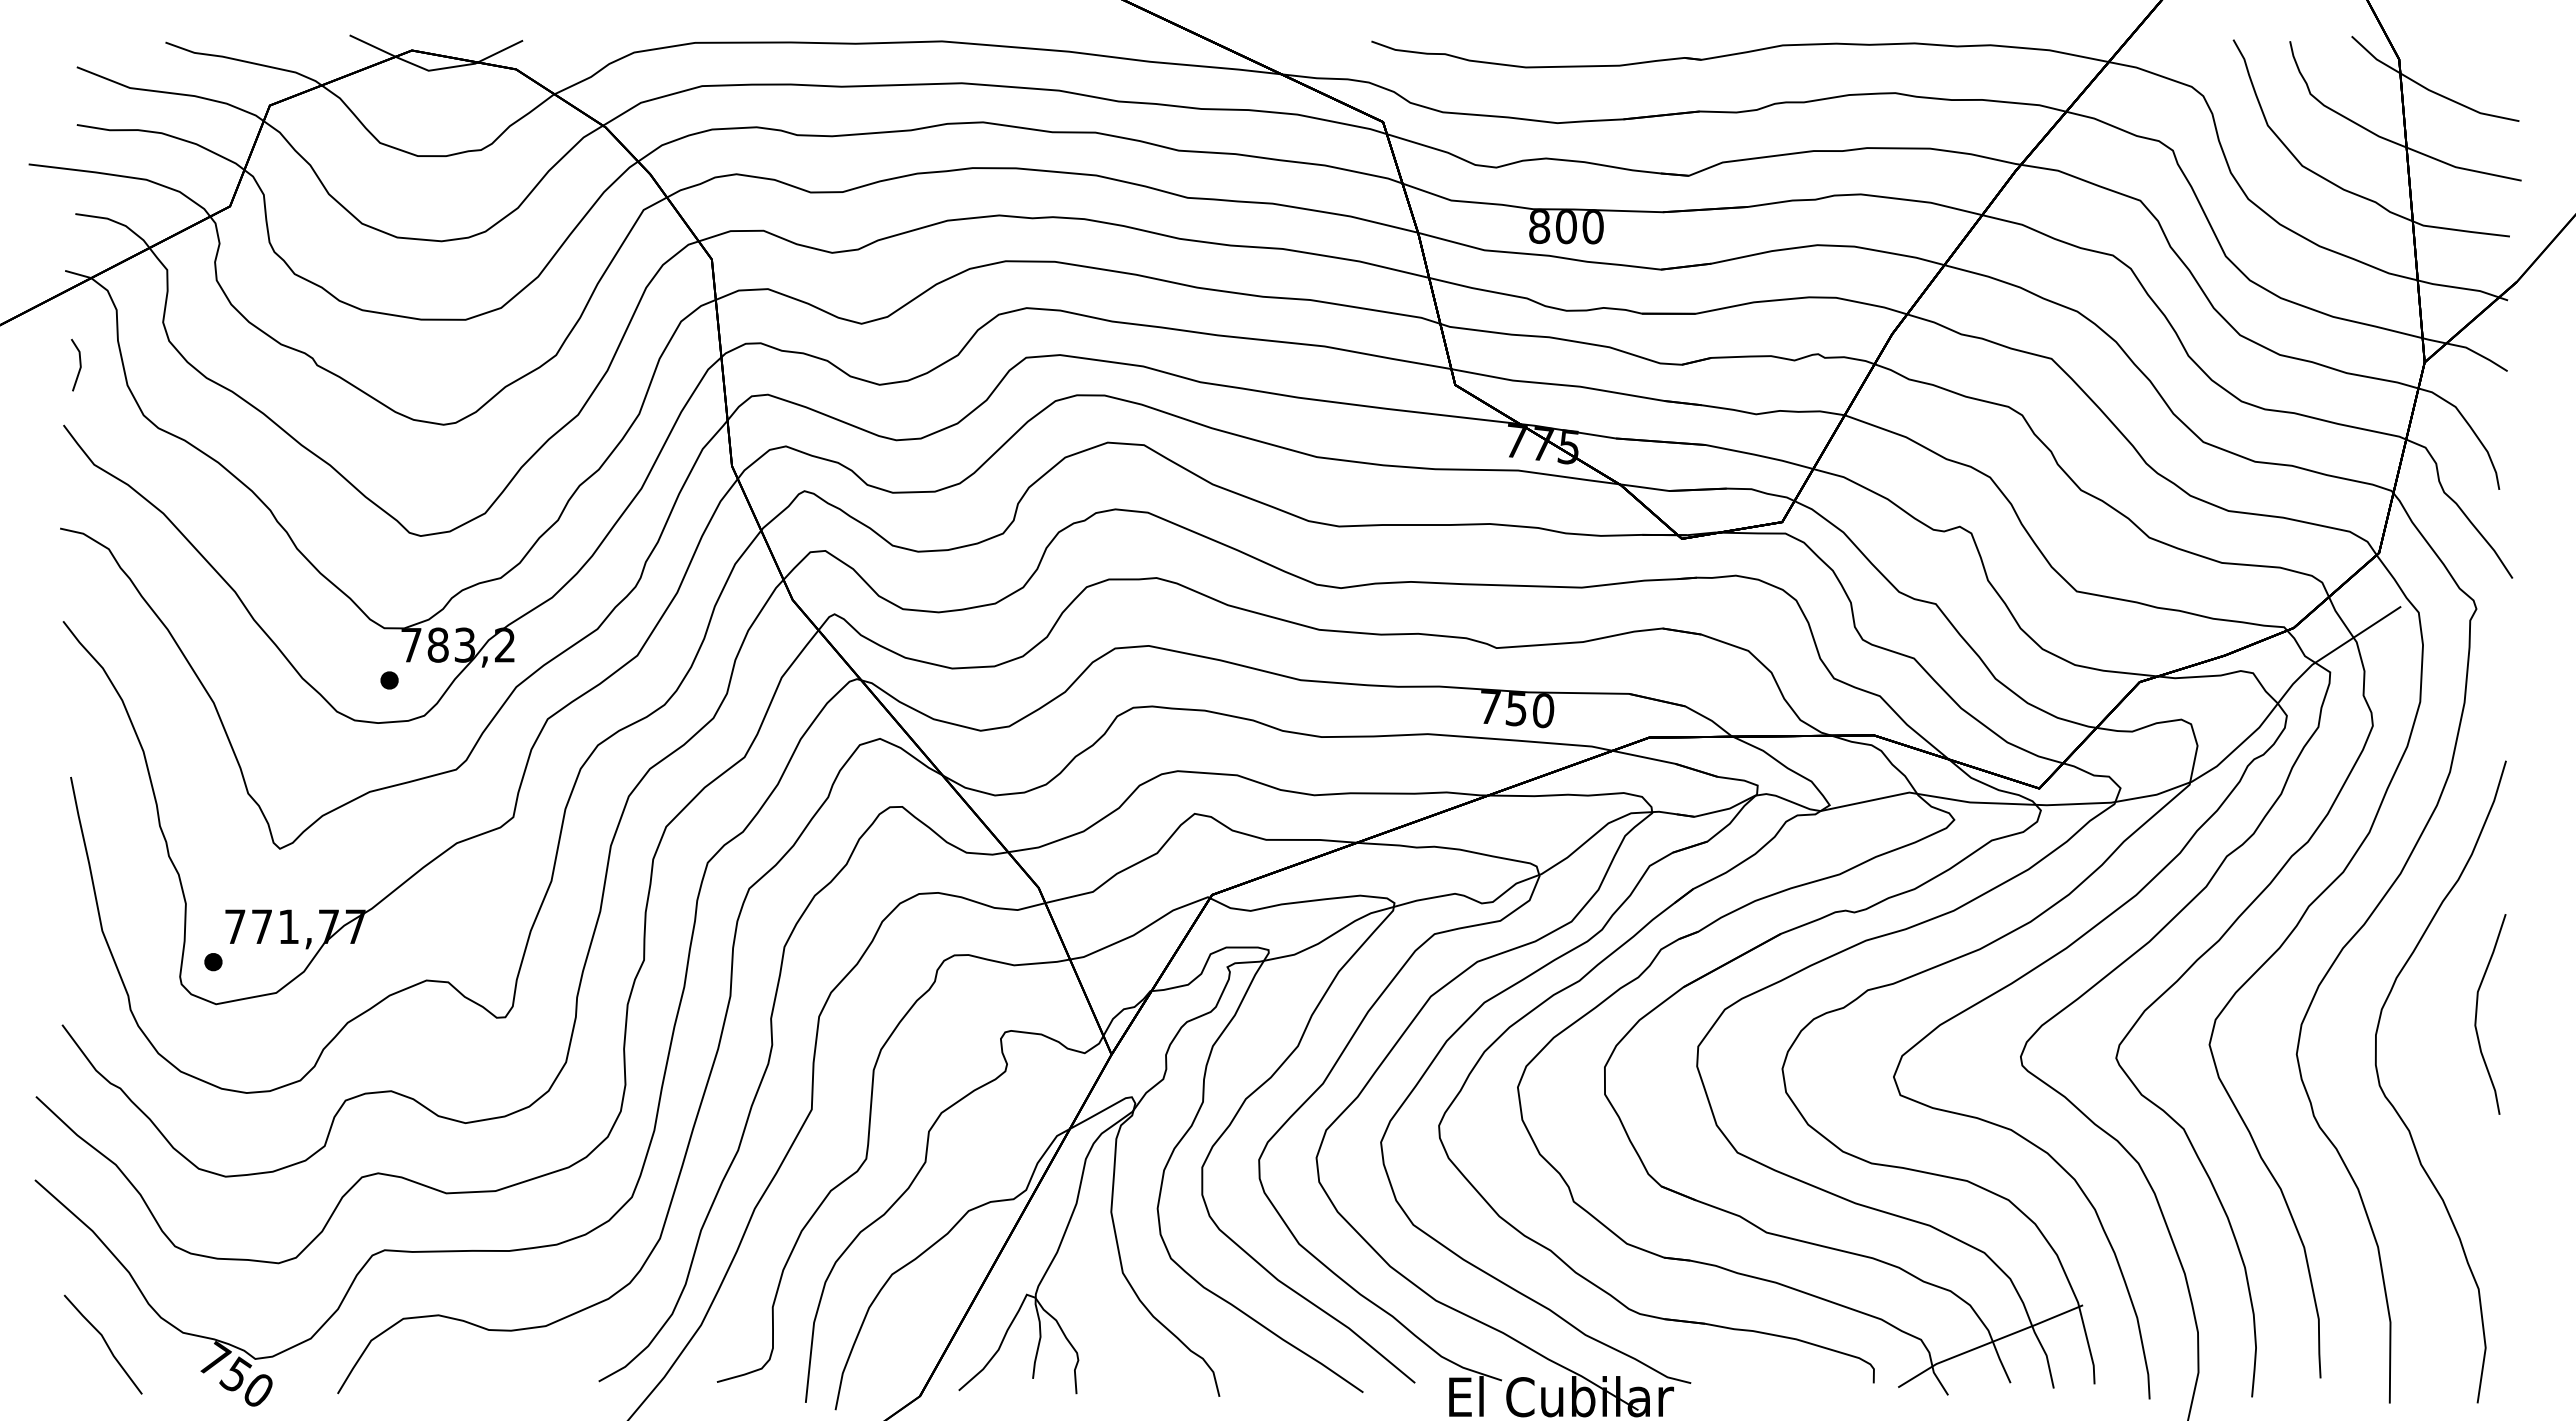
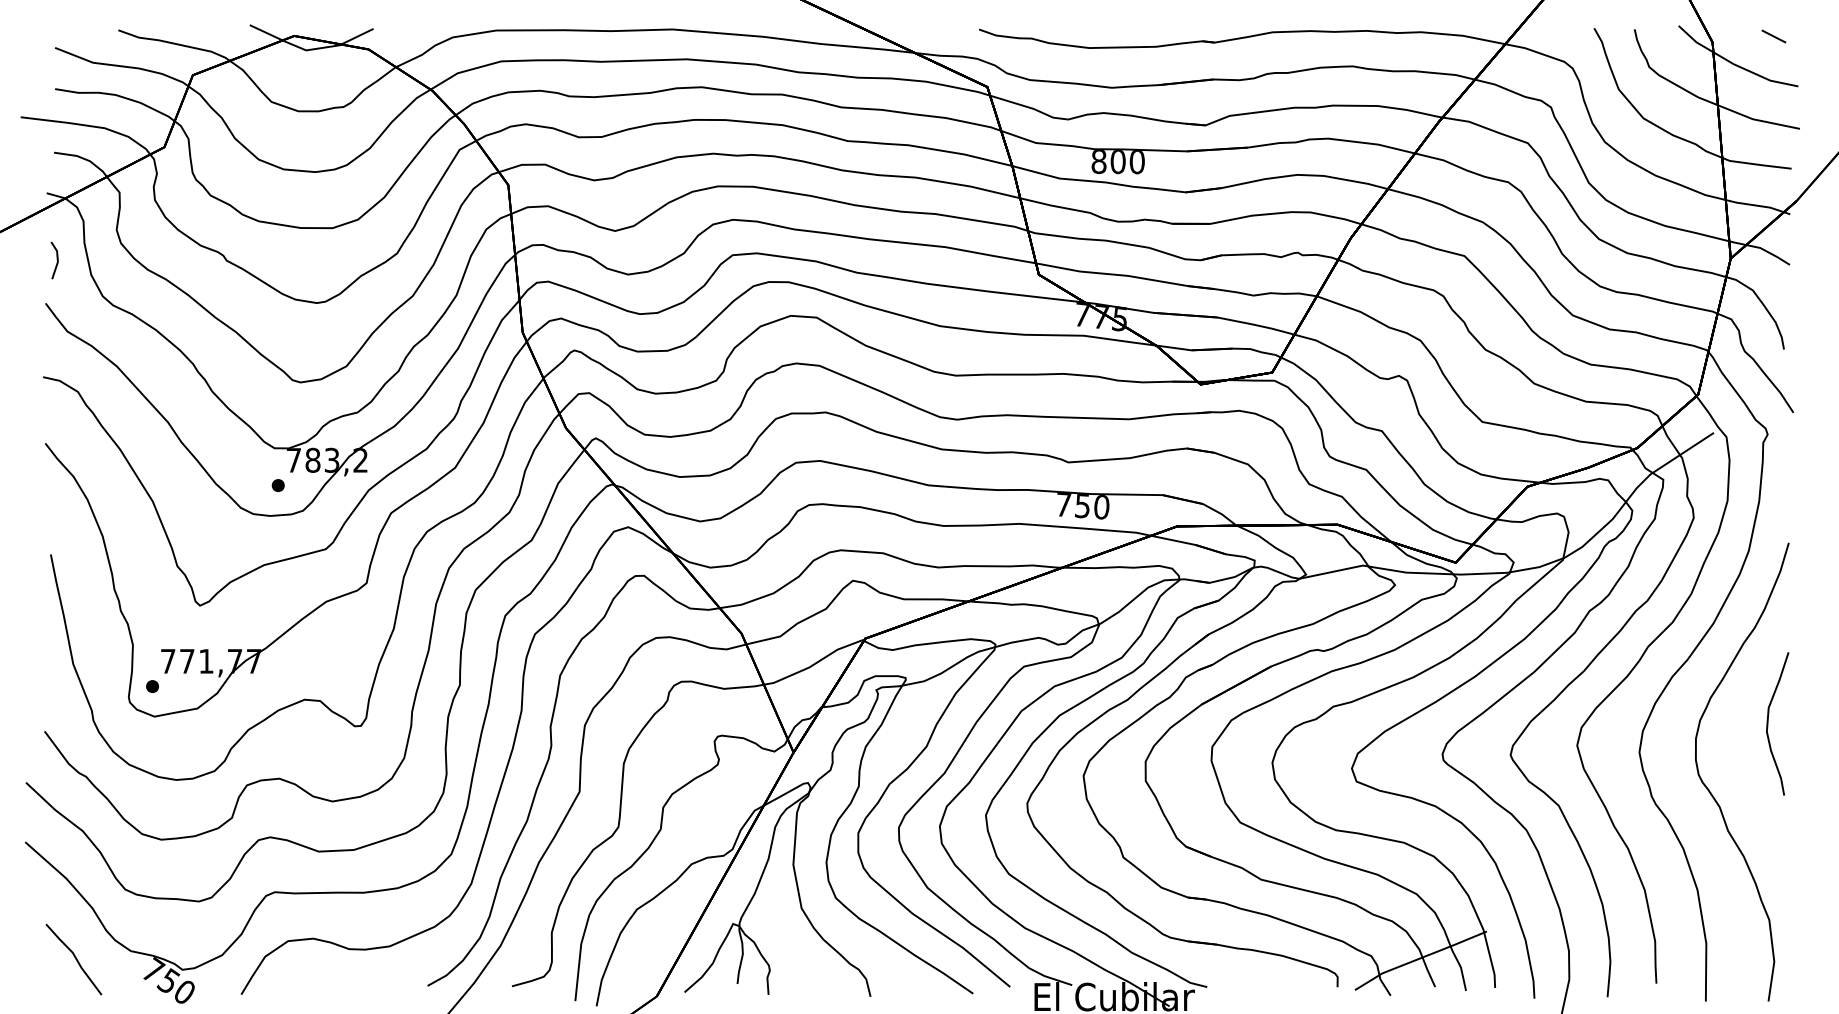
line: (2484, 51) -> (1773, 36), added

